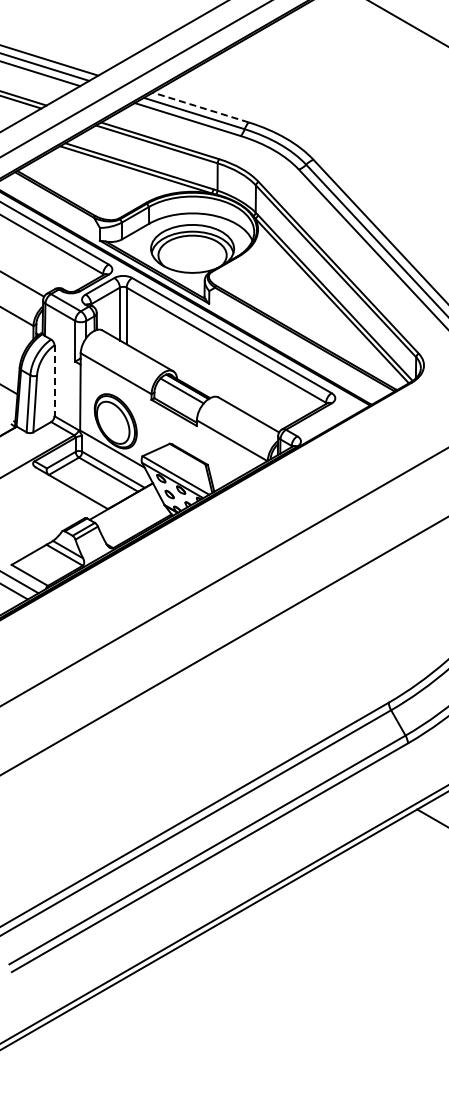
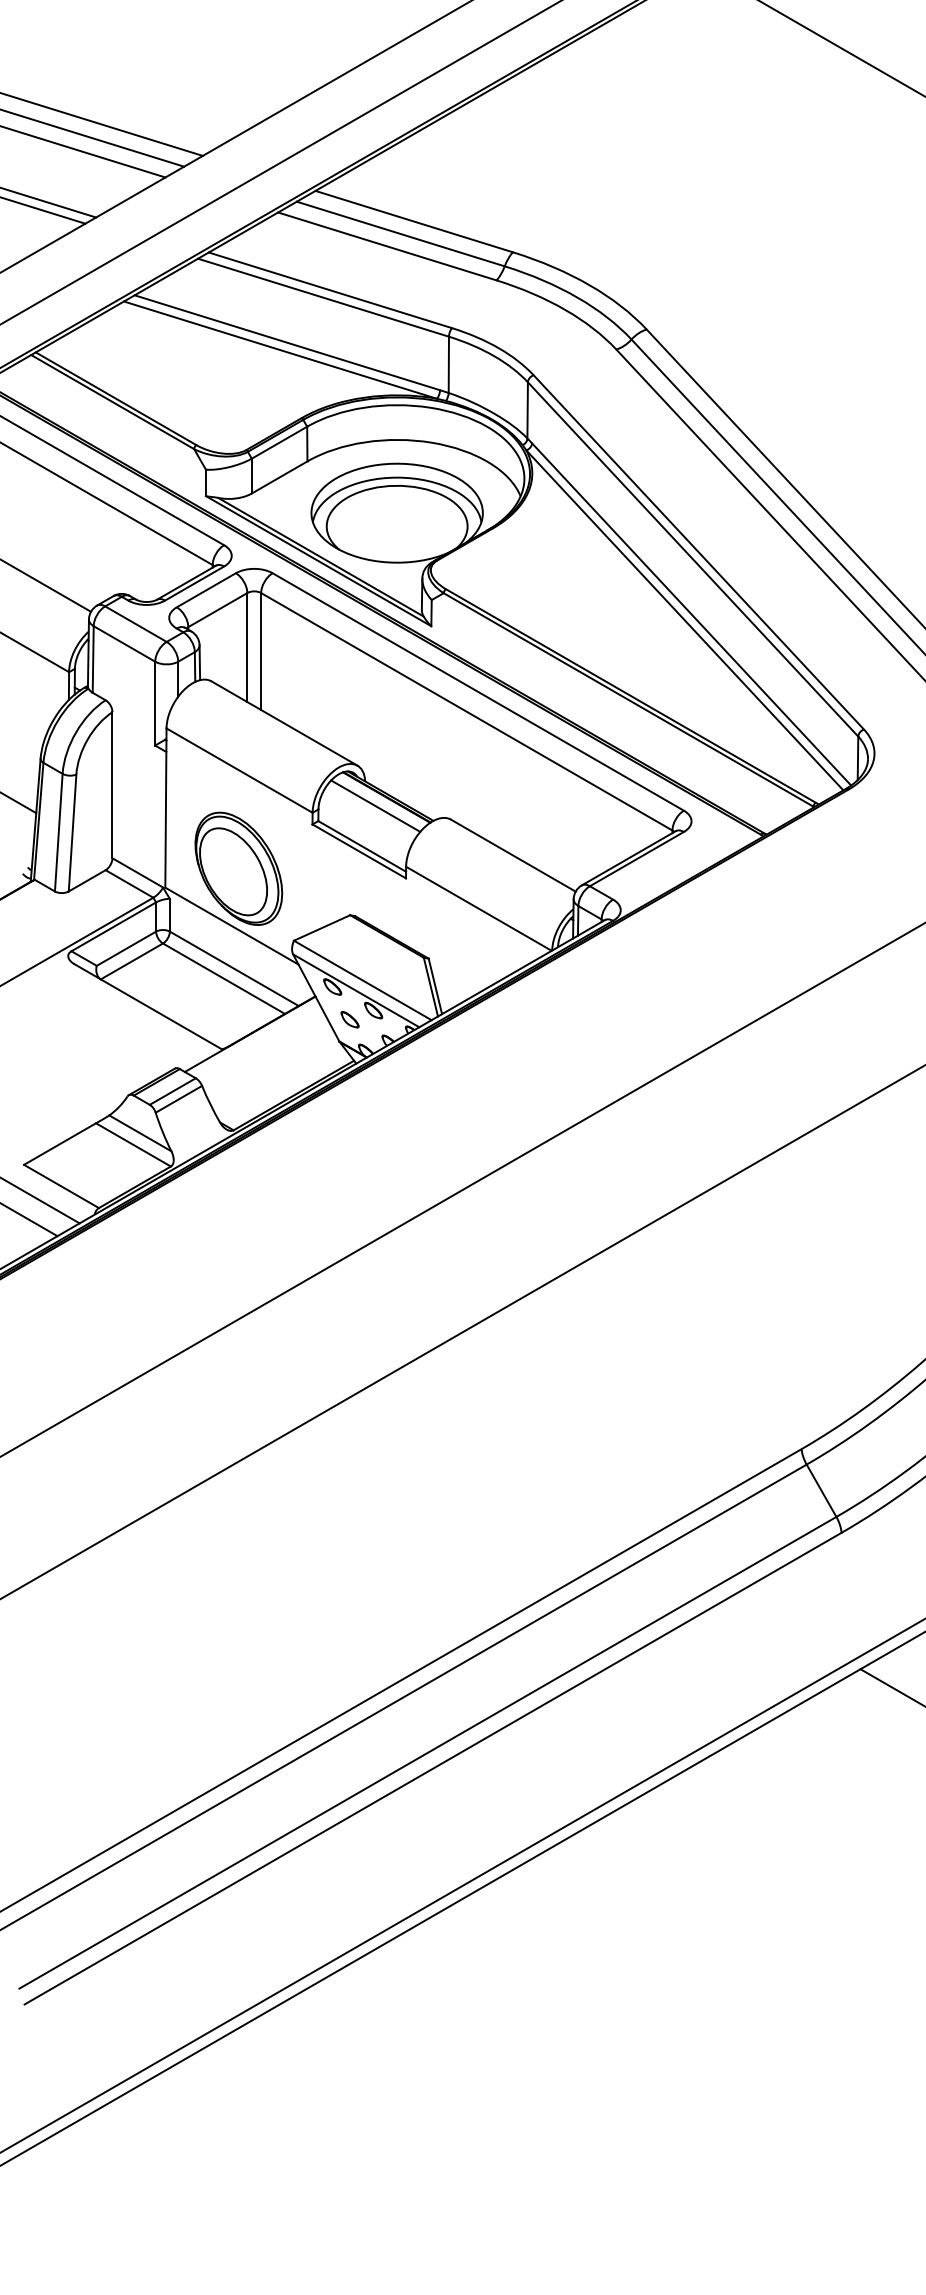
line: (200, 107) -> (413, 221), dashed -> solid
line: (54, 381) -> (112, 786), dashed -> solid

